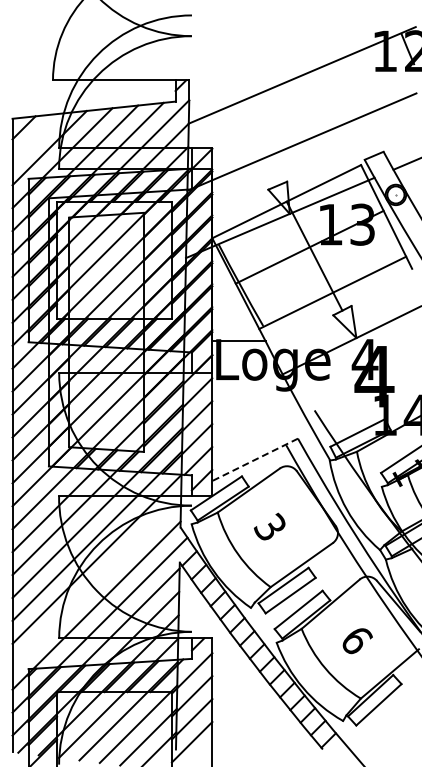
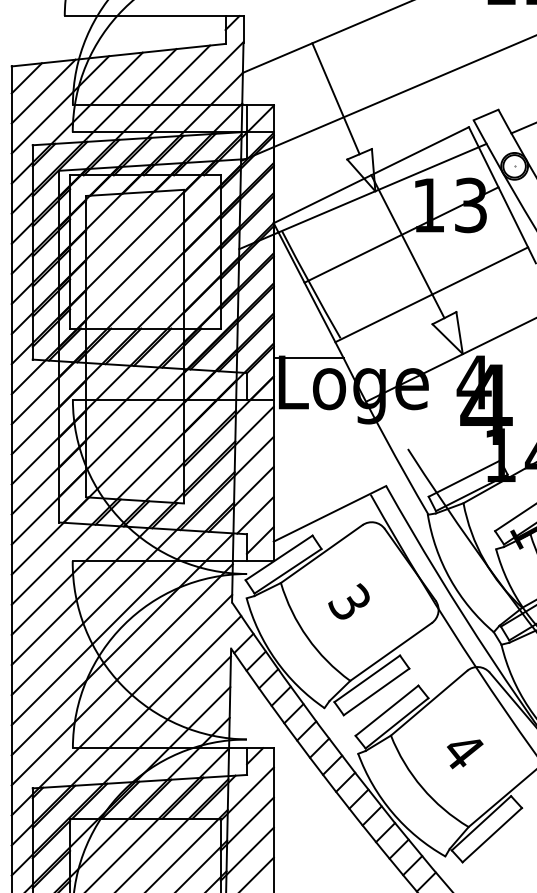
line: (36, 137) -> (43, 91), added
line: (259, 143) -> (335, 98), added
line: (255, 459) -> (330, 513), dashed -> solid
line: (96, 582) -> (121, 674), added
text: (357, 641) -> (464, 752), 6 -> 4

